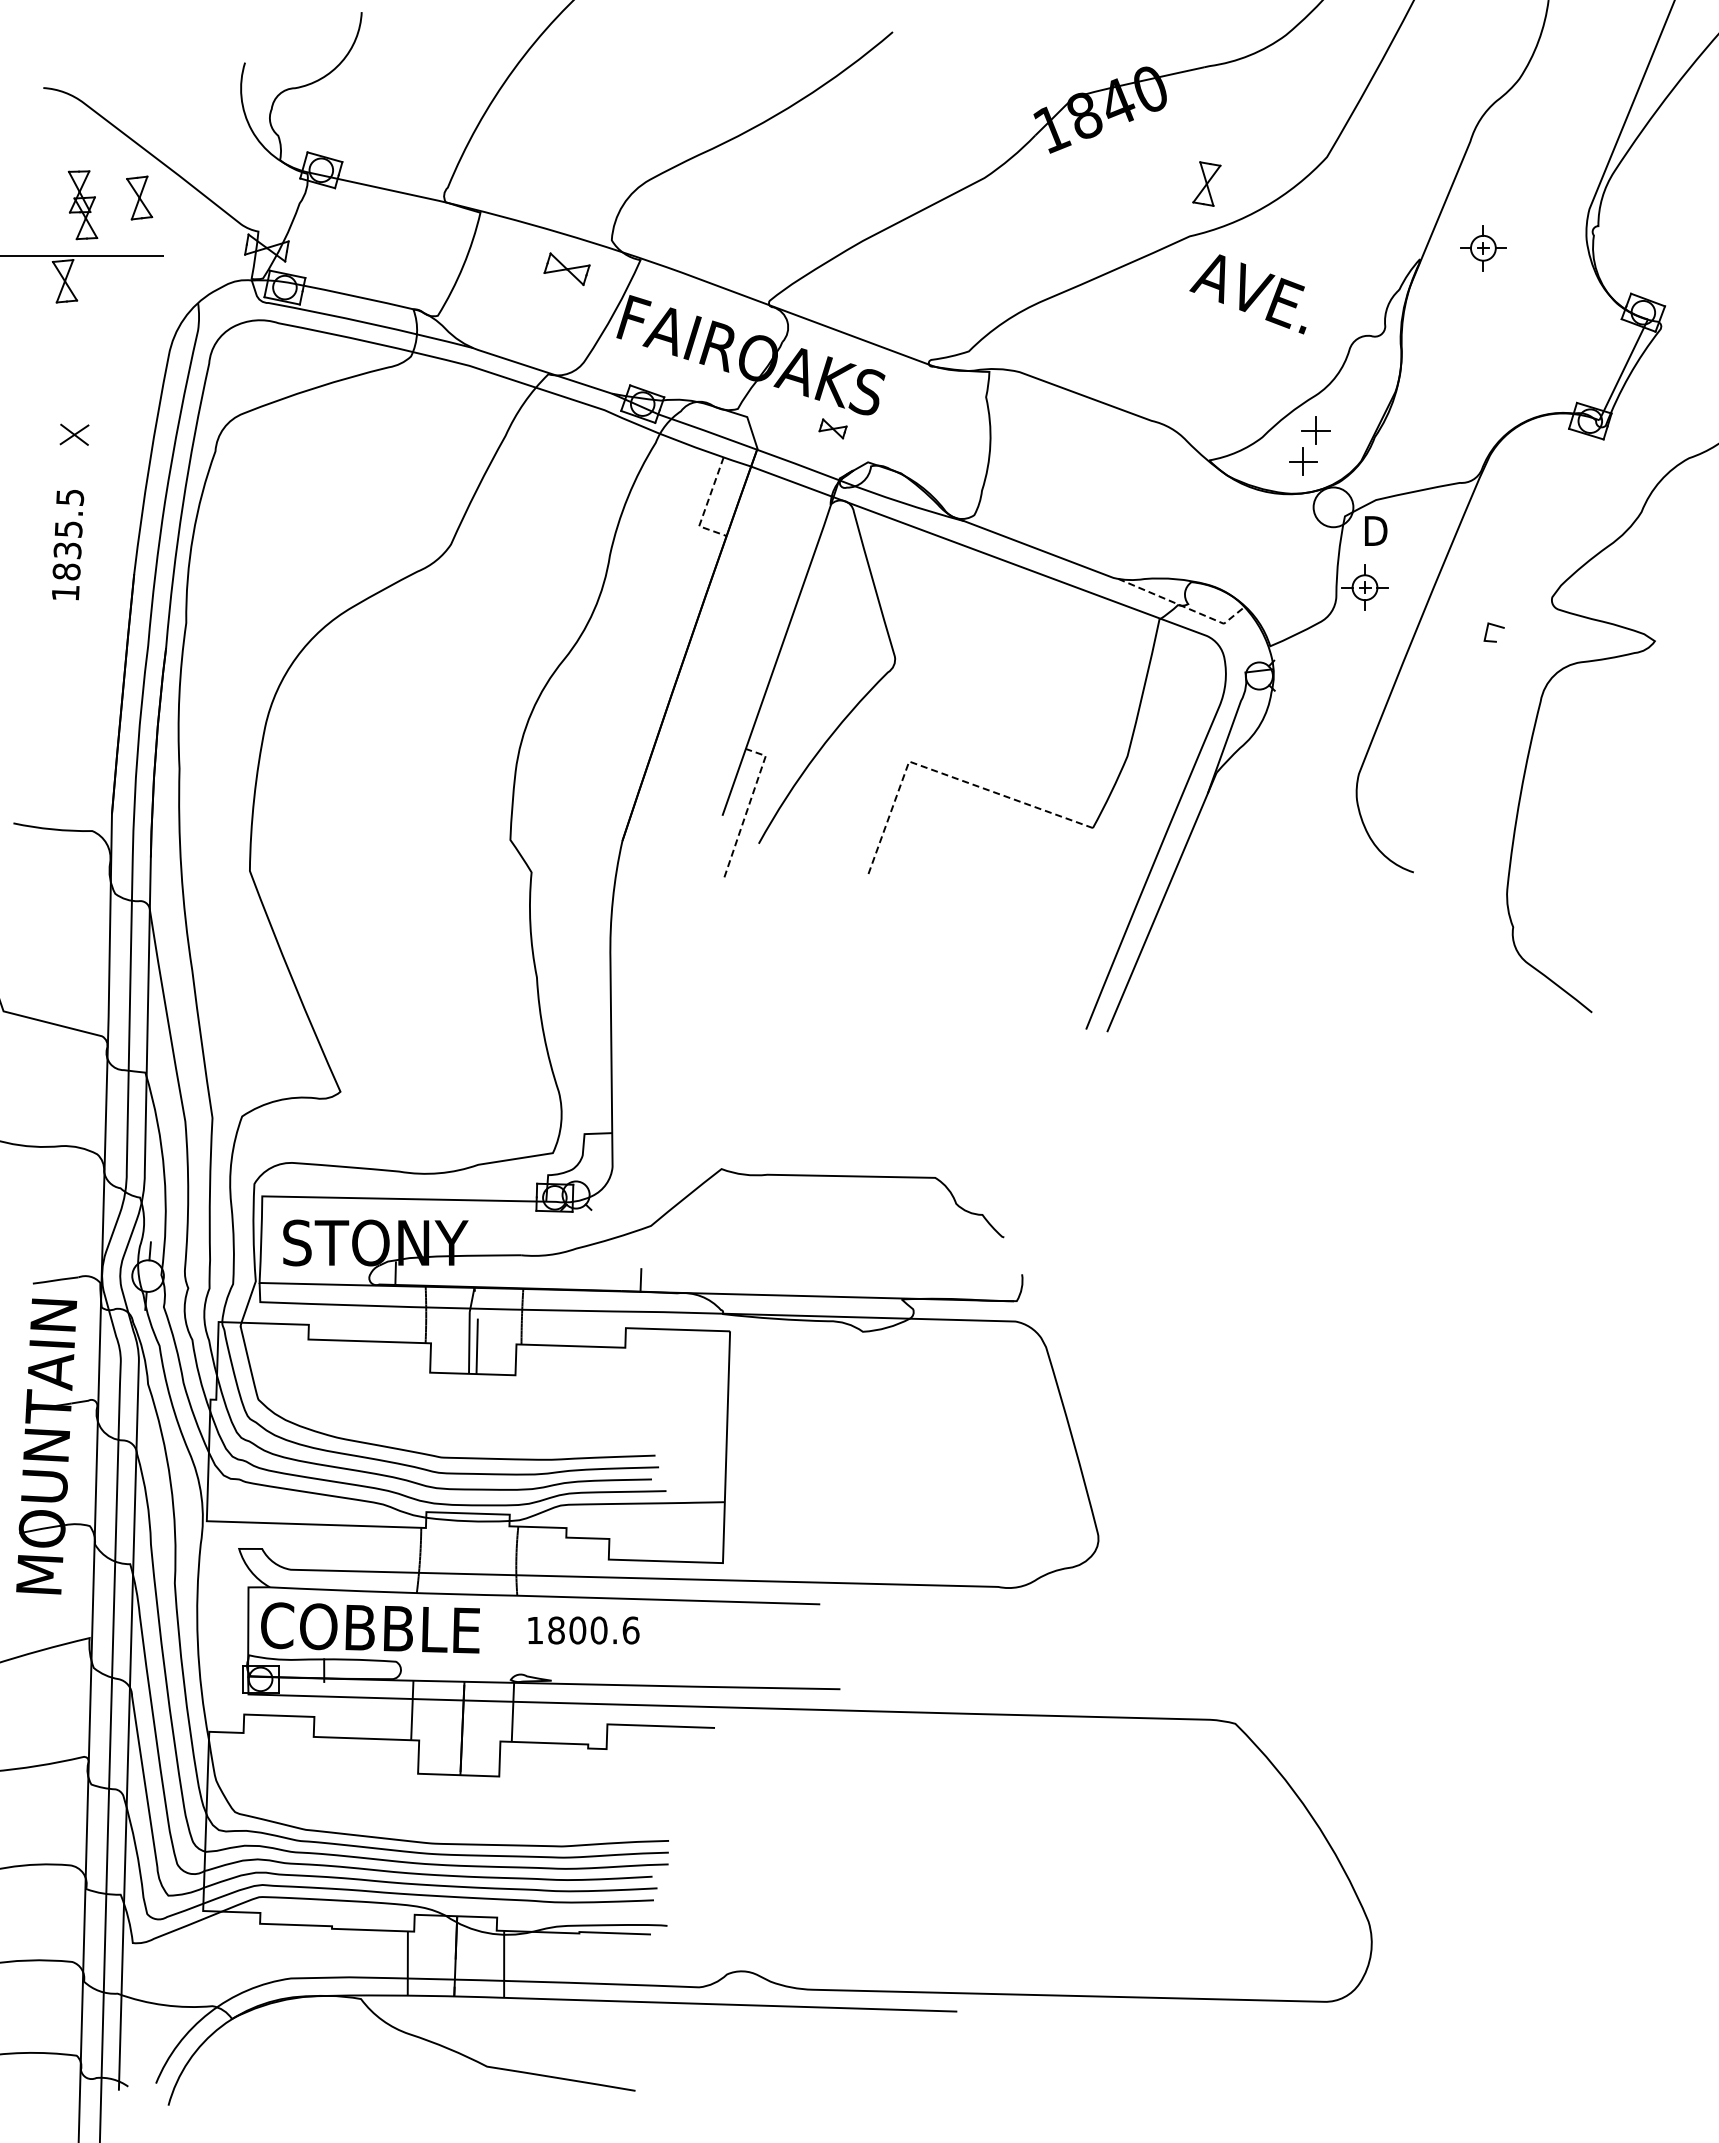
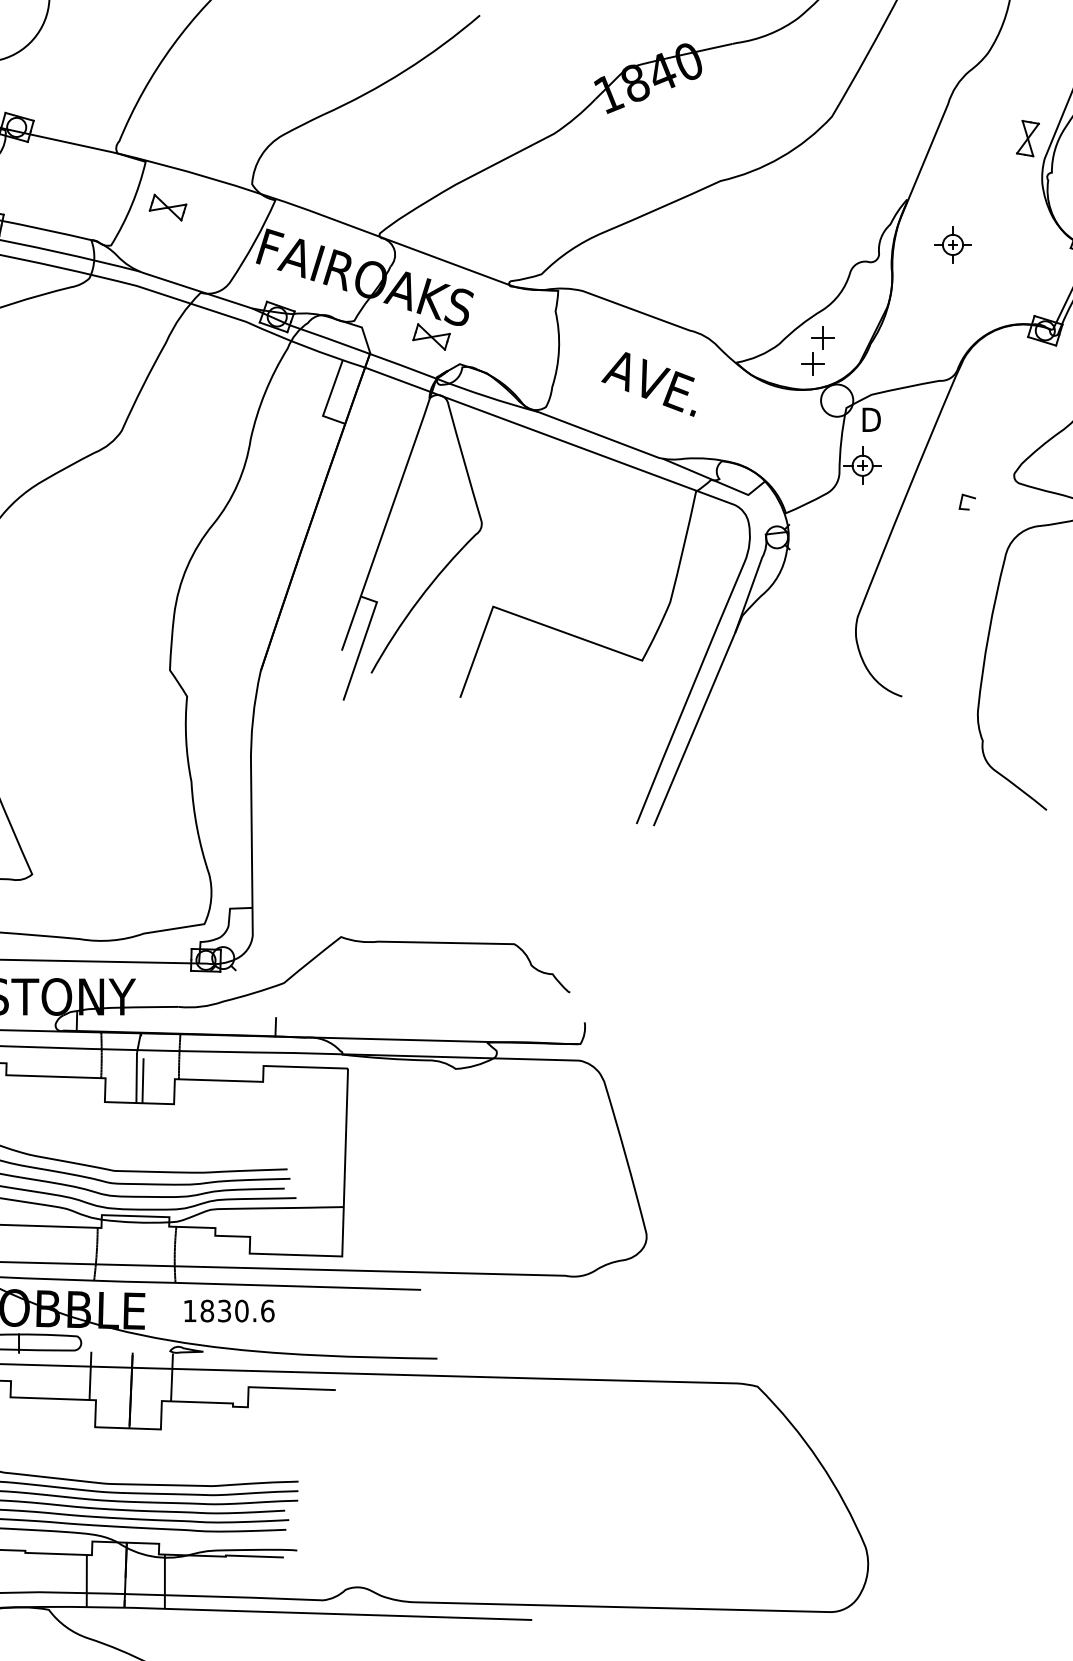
part: (1206, 183) -> (1027, 138), moved
part: (1483, 248) -> (953, 245), moved
part: (566, 269) -> (167, 207), moved
text: (1247, 294) -> (648, 384), moved
part: (832, 428) -> (431, 336), size x1.67
line: (706, 506) -> (328, 399), dashed -> solid
line: (1184, 607) -> (716, 481), dashed -> solid
line: (944, 774) -> (521, 617), dashed -> solid
line: (748, 805) -> (362, 642), dashed -> solid
text: (577, 1630) -> (224, 1311), 1800.6 -> 1830.6

